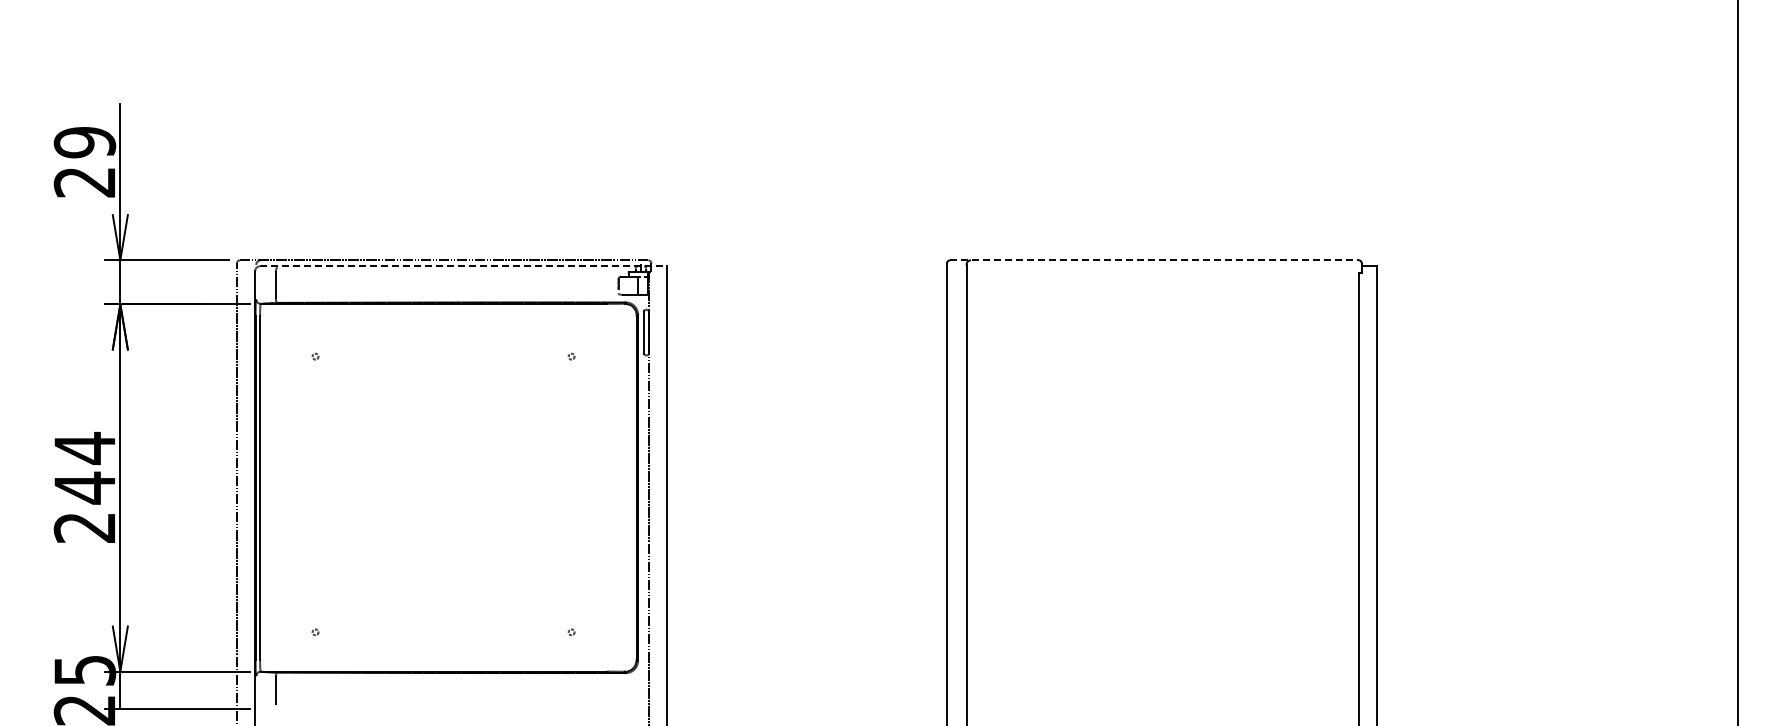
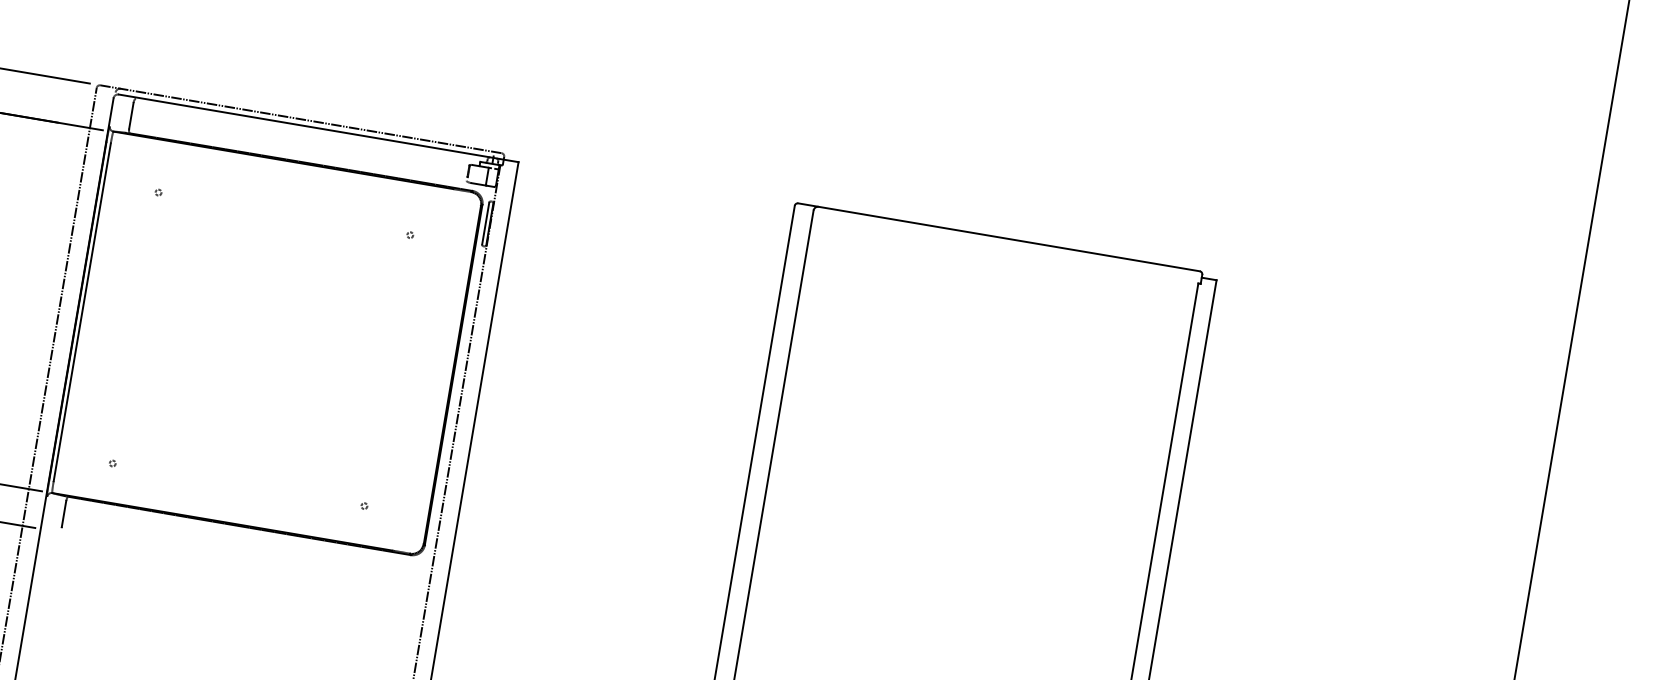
line: (1154, 260) -> (999, 237), dashed -> solid
line: (463, 266) -> (318, 128), dashed -> solid

